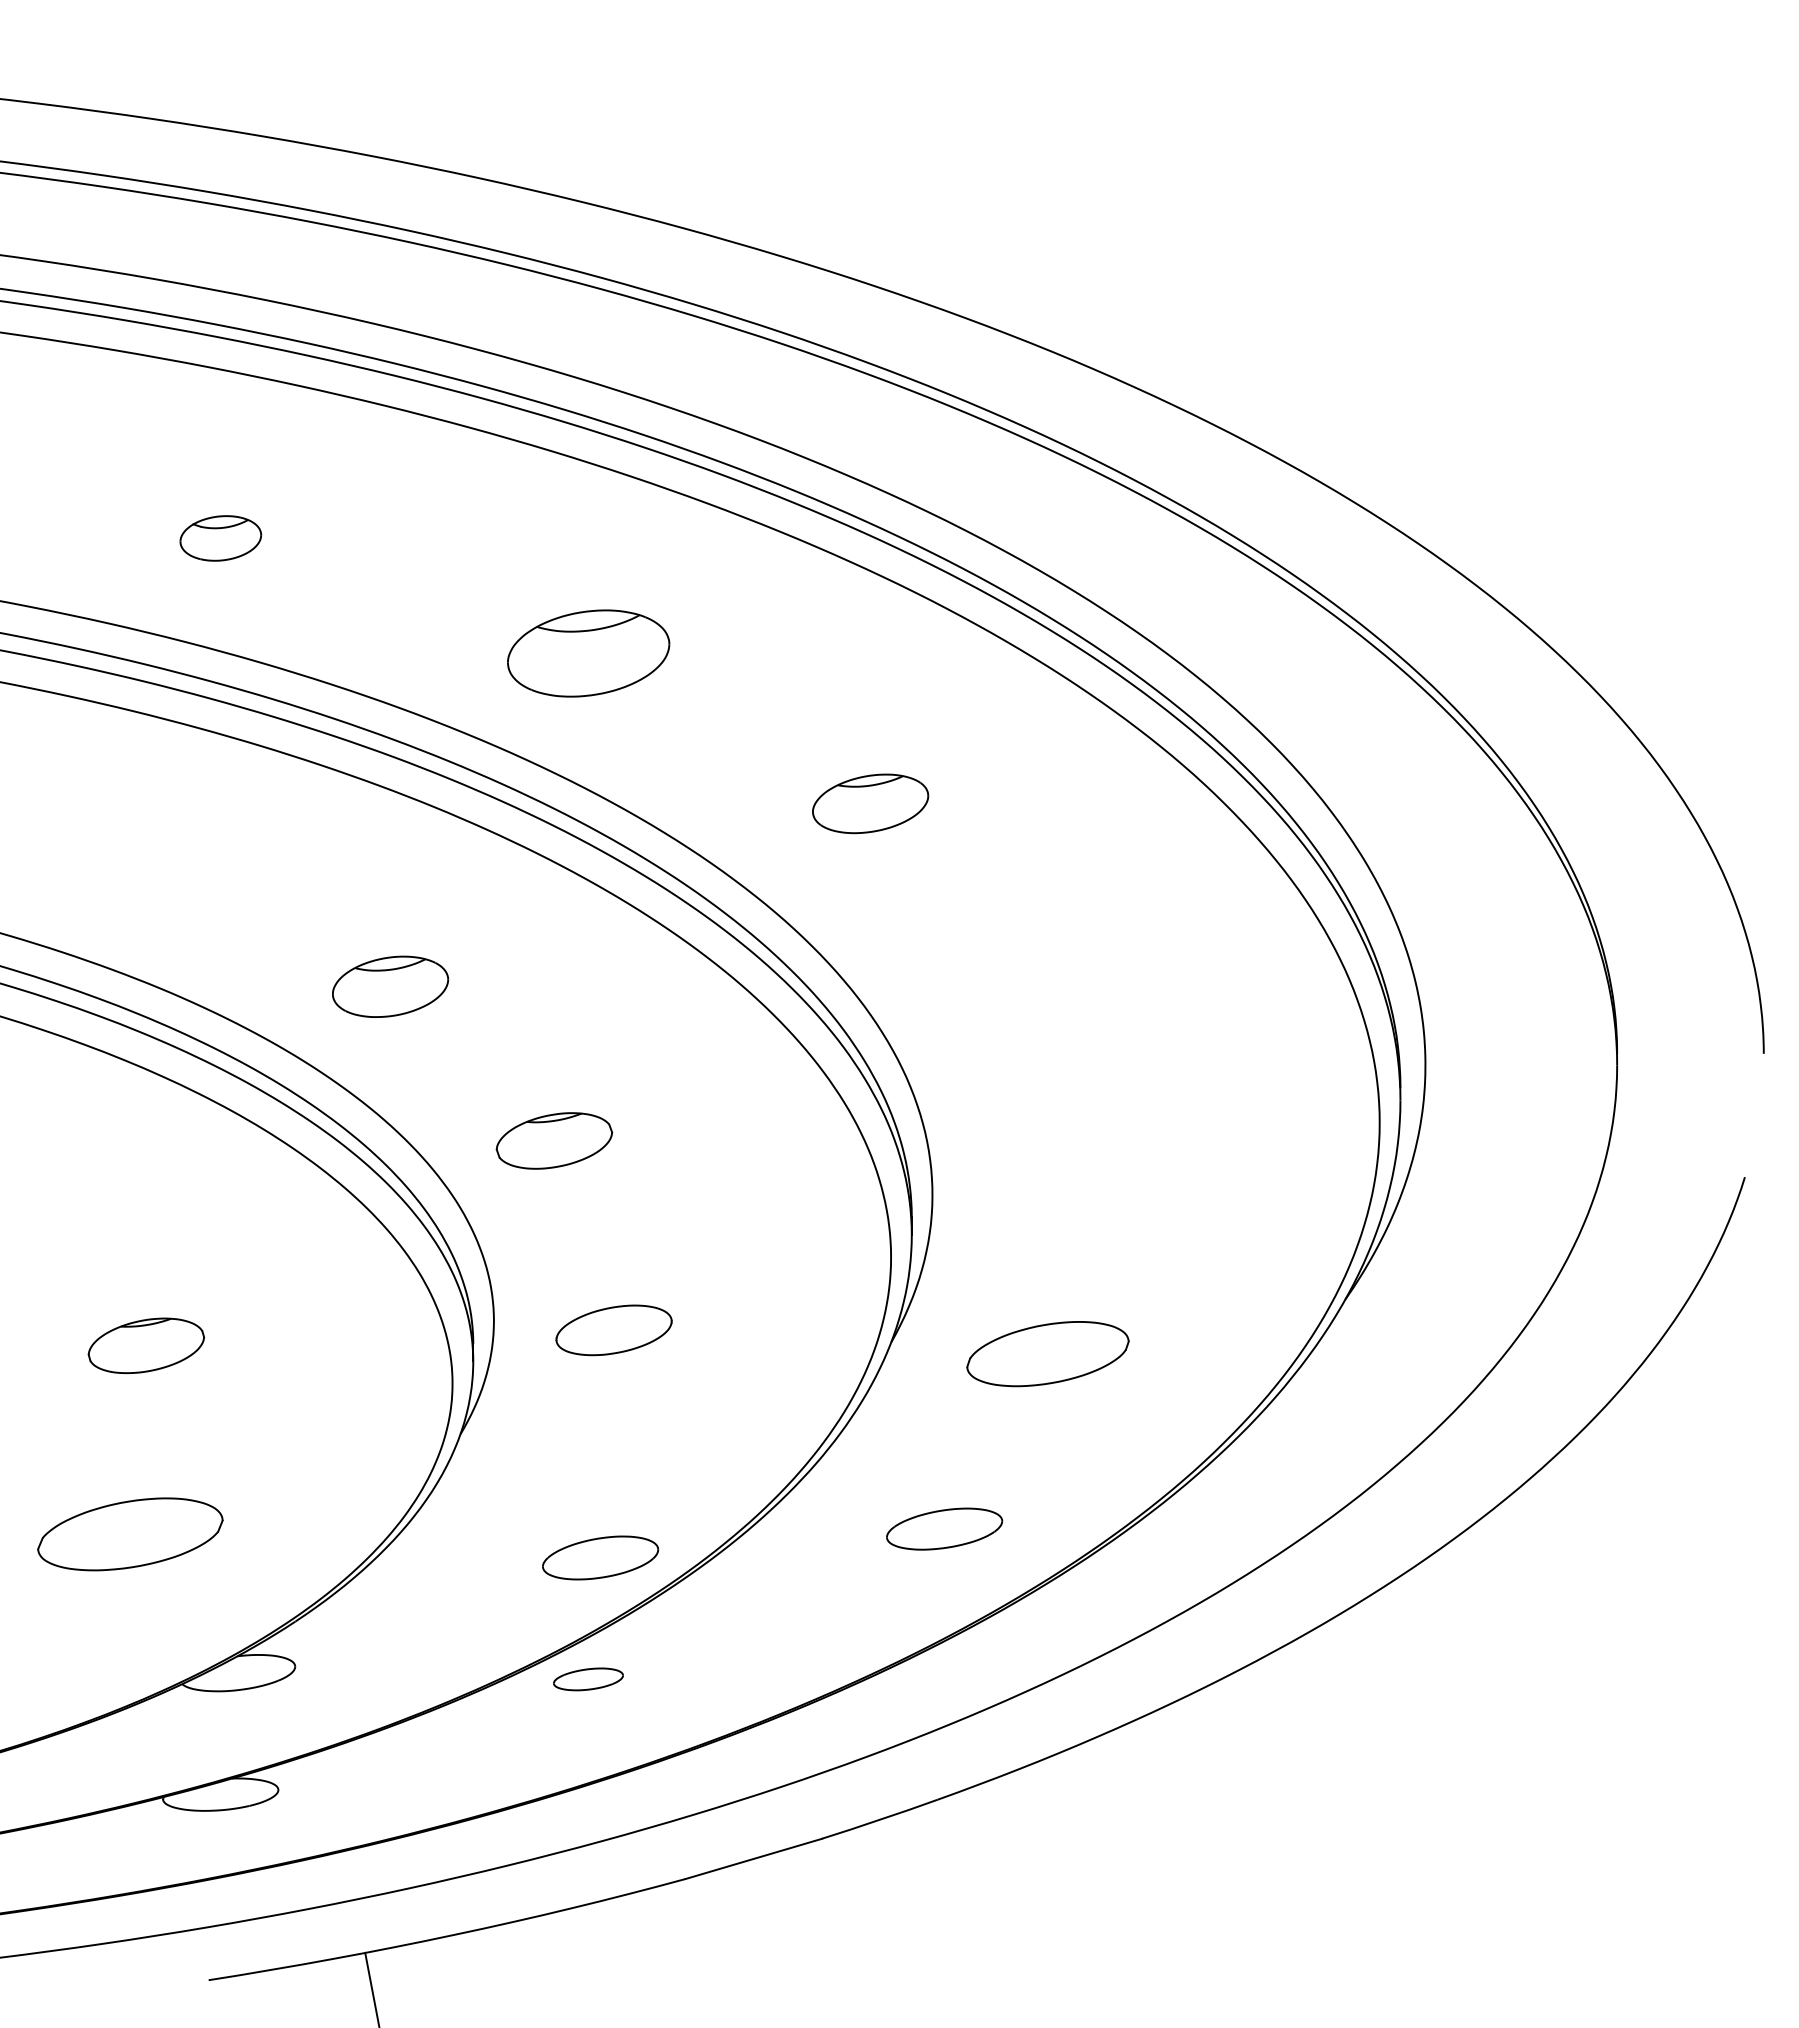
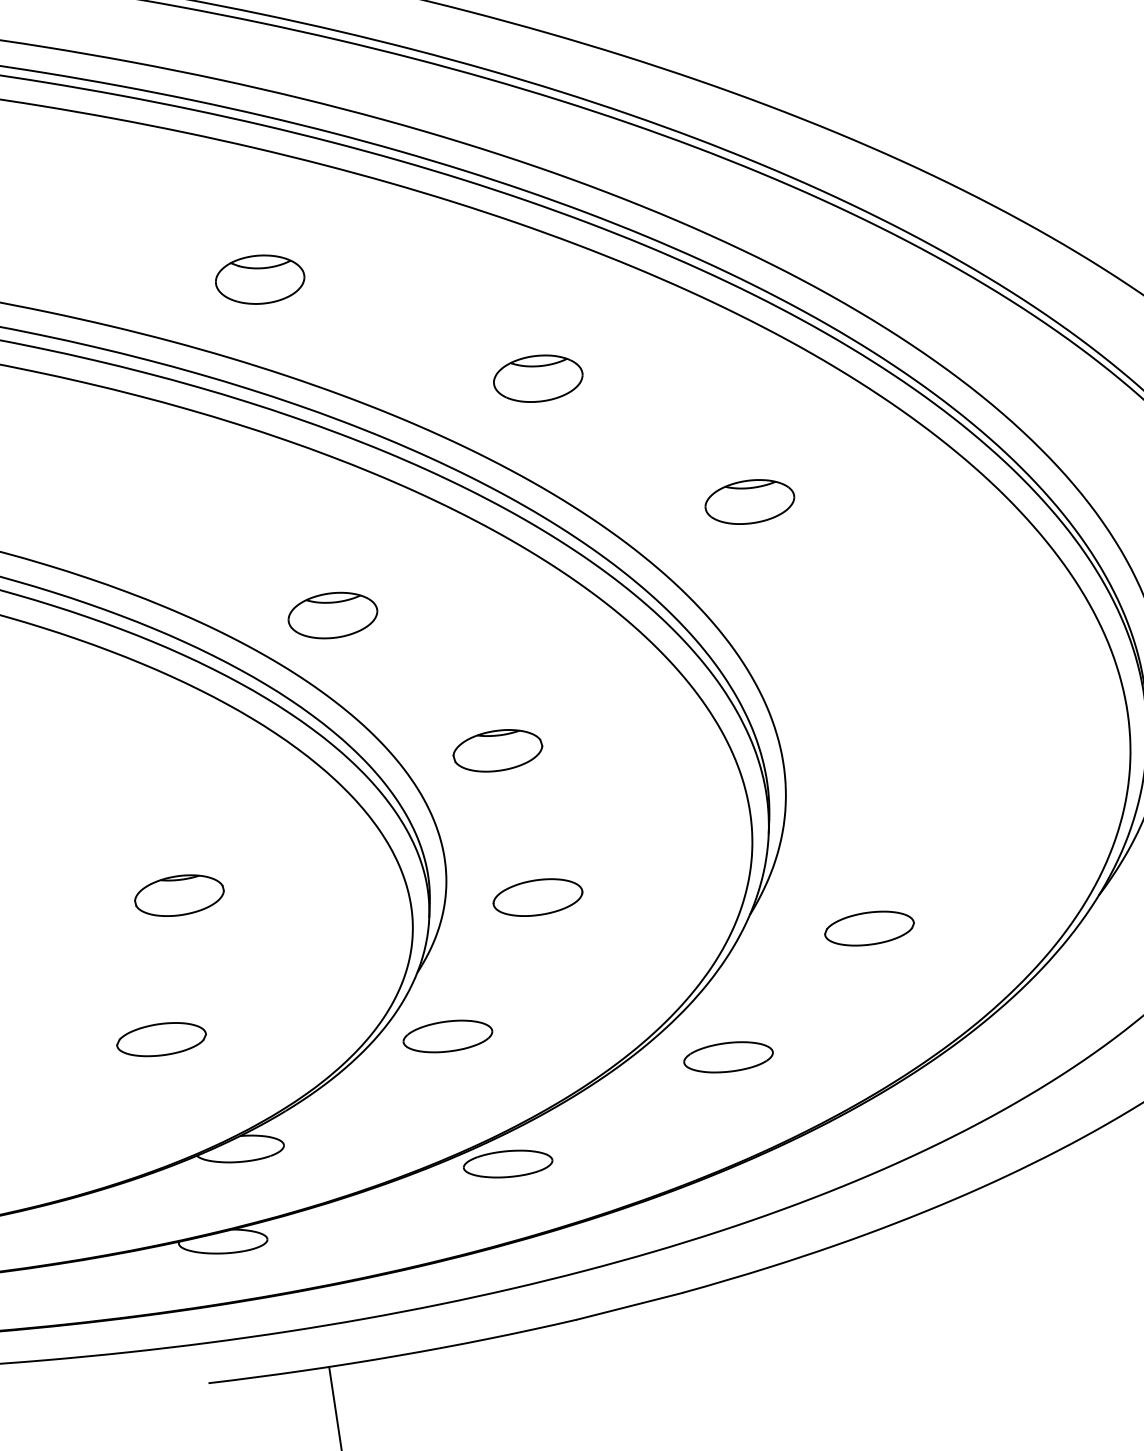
part: (220, 538) -> (259, 279), size x1.43
part: (587, 653) -> (537, 378), size x0.71
part: (390, 986) -> (332, 615), moved
part: (1047, 1354) -> (869, 928), size x0.71
part: (944, 1528) -> (728, 1056), moved
part: (129, 1534) -> (160, 1039), size x0.62
part: (600, 1557) -> (447, 1036), moved
part: (588, 1679) -> (508, 1164), size x1.67

